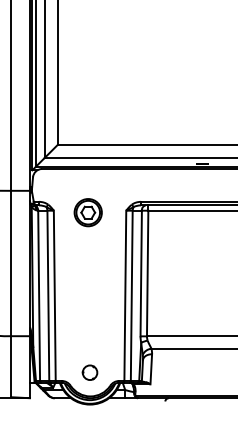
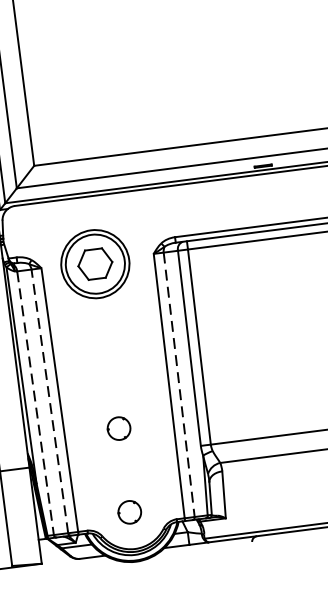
part: (87, 212) -> (94, 264), size x1.6
line: (48, 295) -> (50, 400), solid -> dashed
line: (39, 296) -> (36, 404), solid -> dashed
line: (131, 296) -> (178, 385), solid -> dashed
part: (89, 318) -> (118, 428), added

